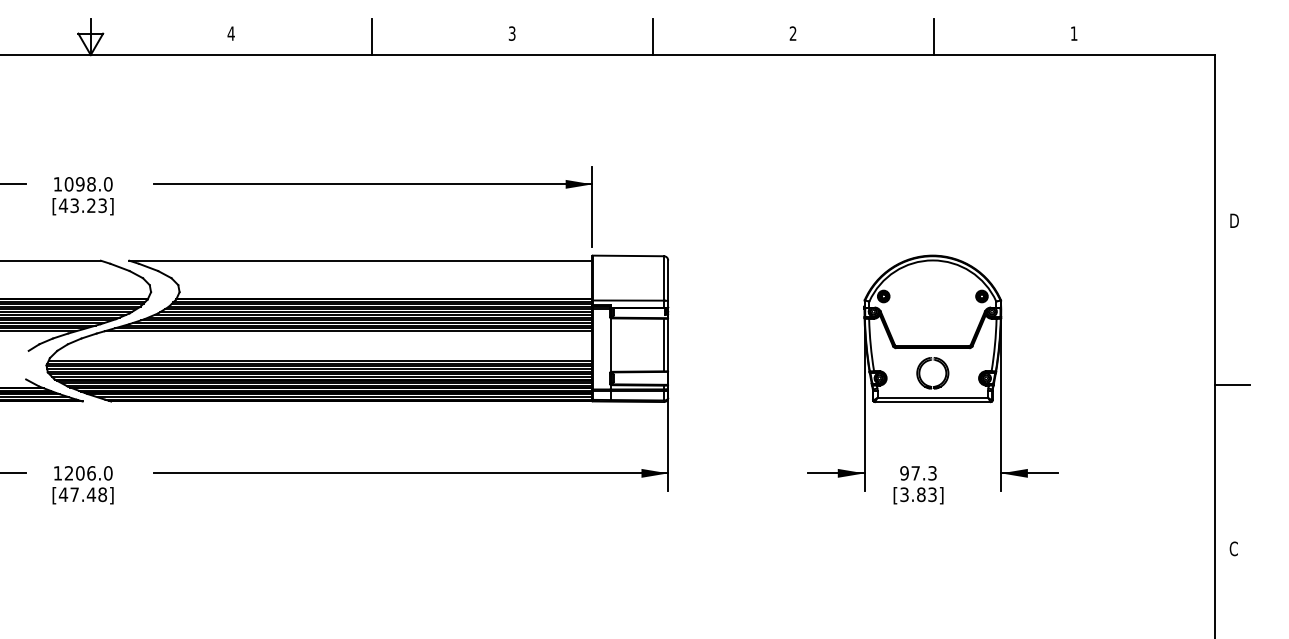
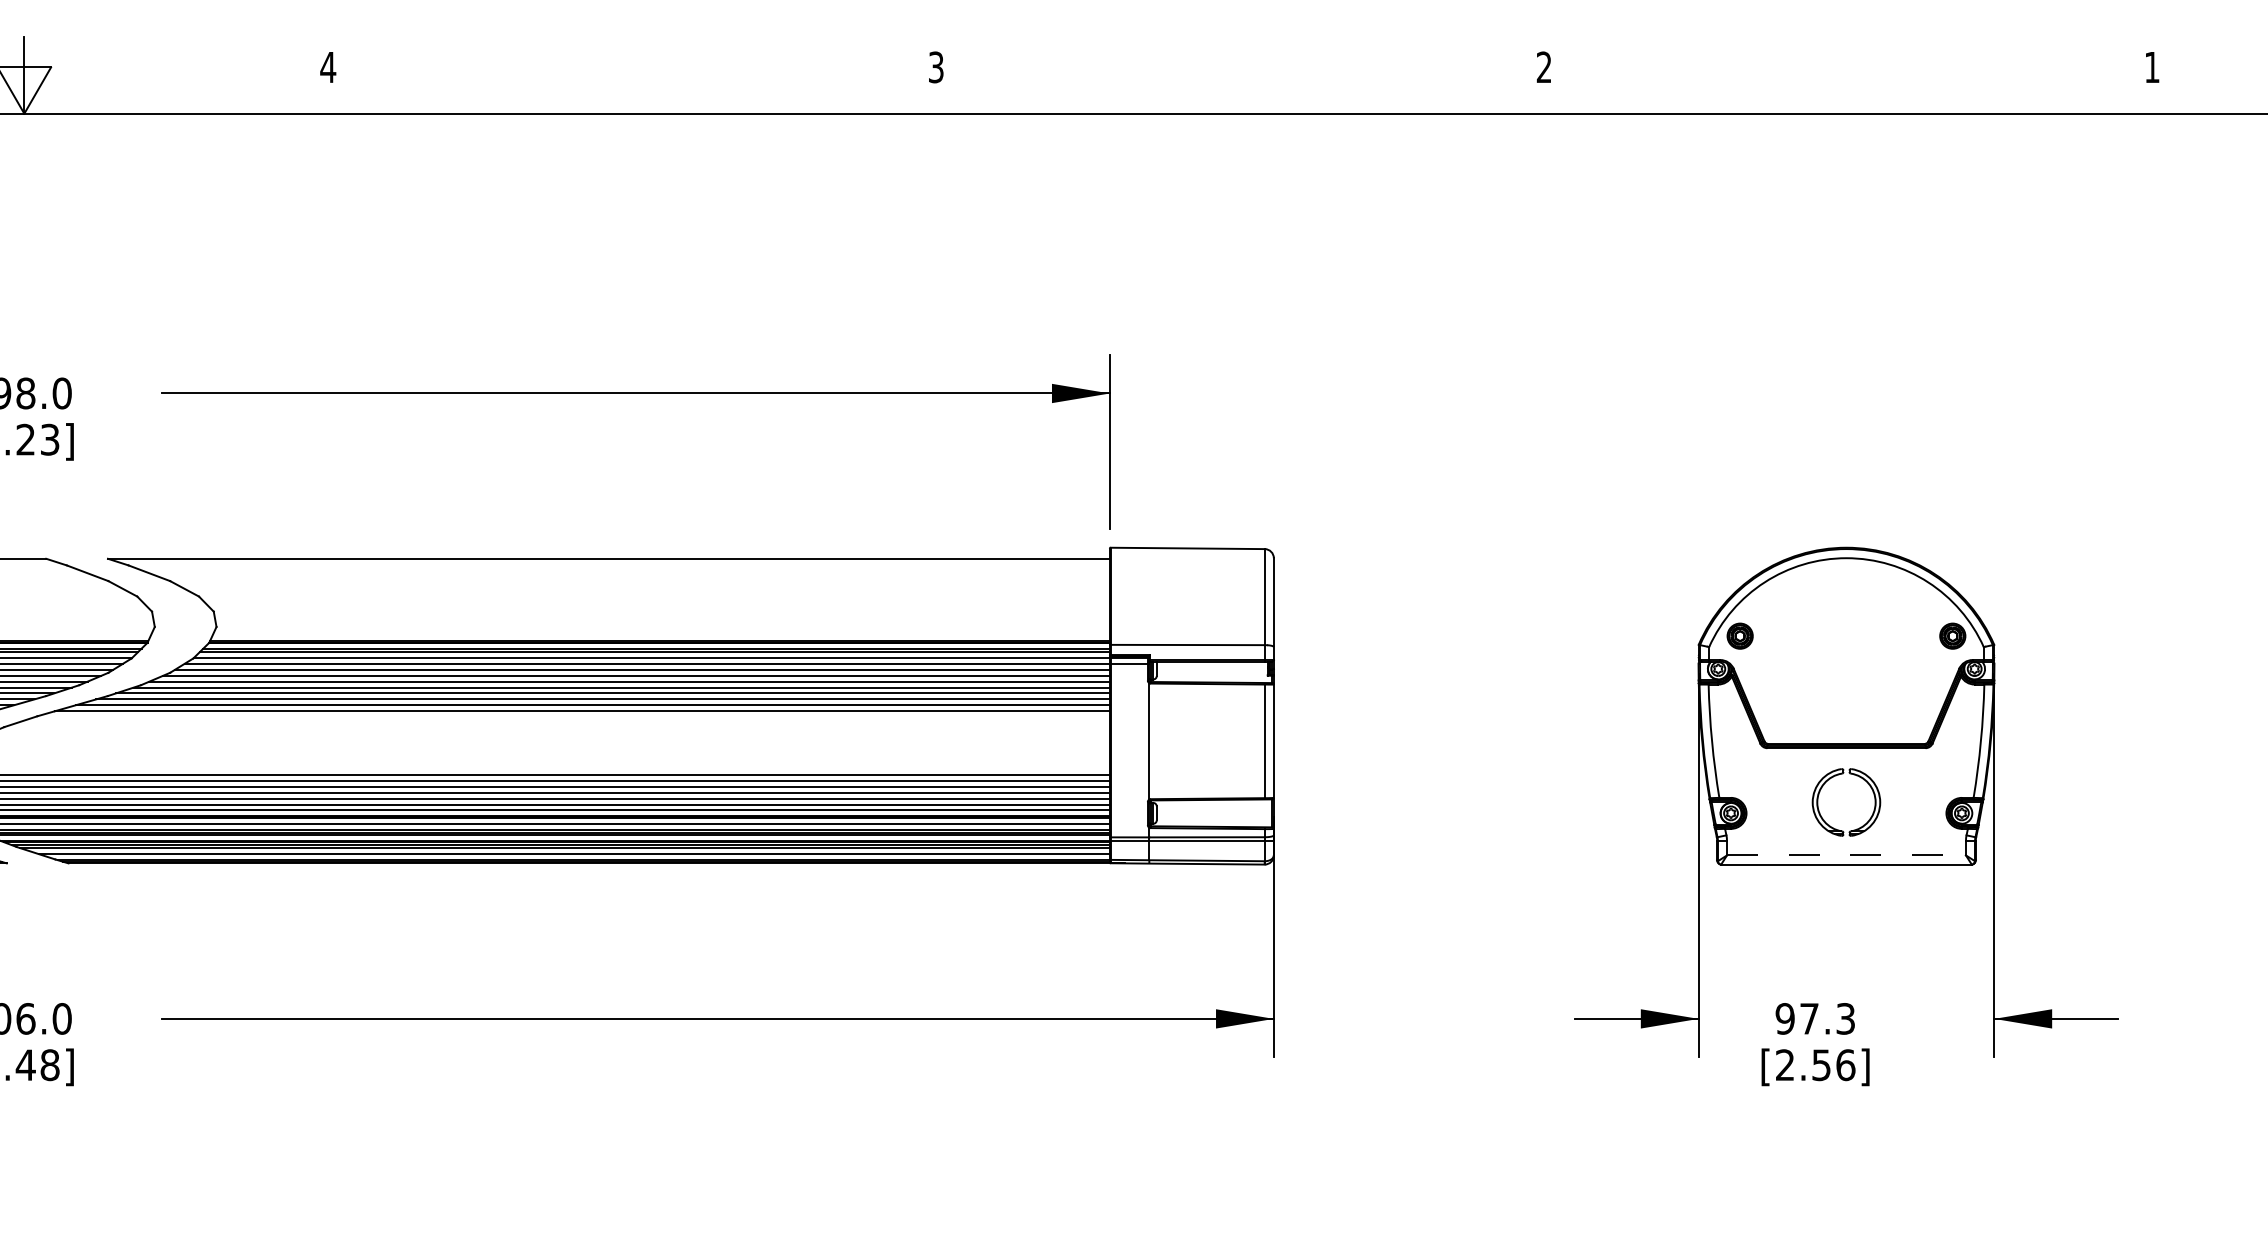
line: (371, 37) -> (631, 75), removed
line: (652, 37) -> (1239, 75), removed
line: (933, 37) -> (1847, 75), removed
line: (933, 397) -> (1847, 854), solid -> dashed
text: (918, 494) -> (1815, 1064), [3.83] -> [2.56]

